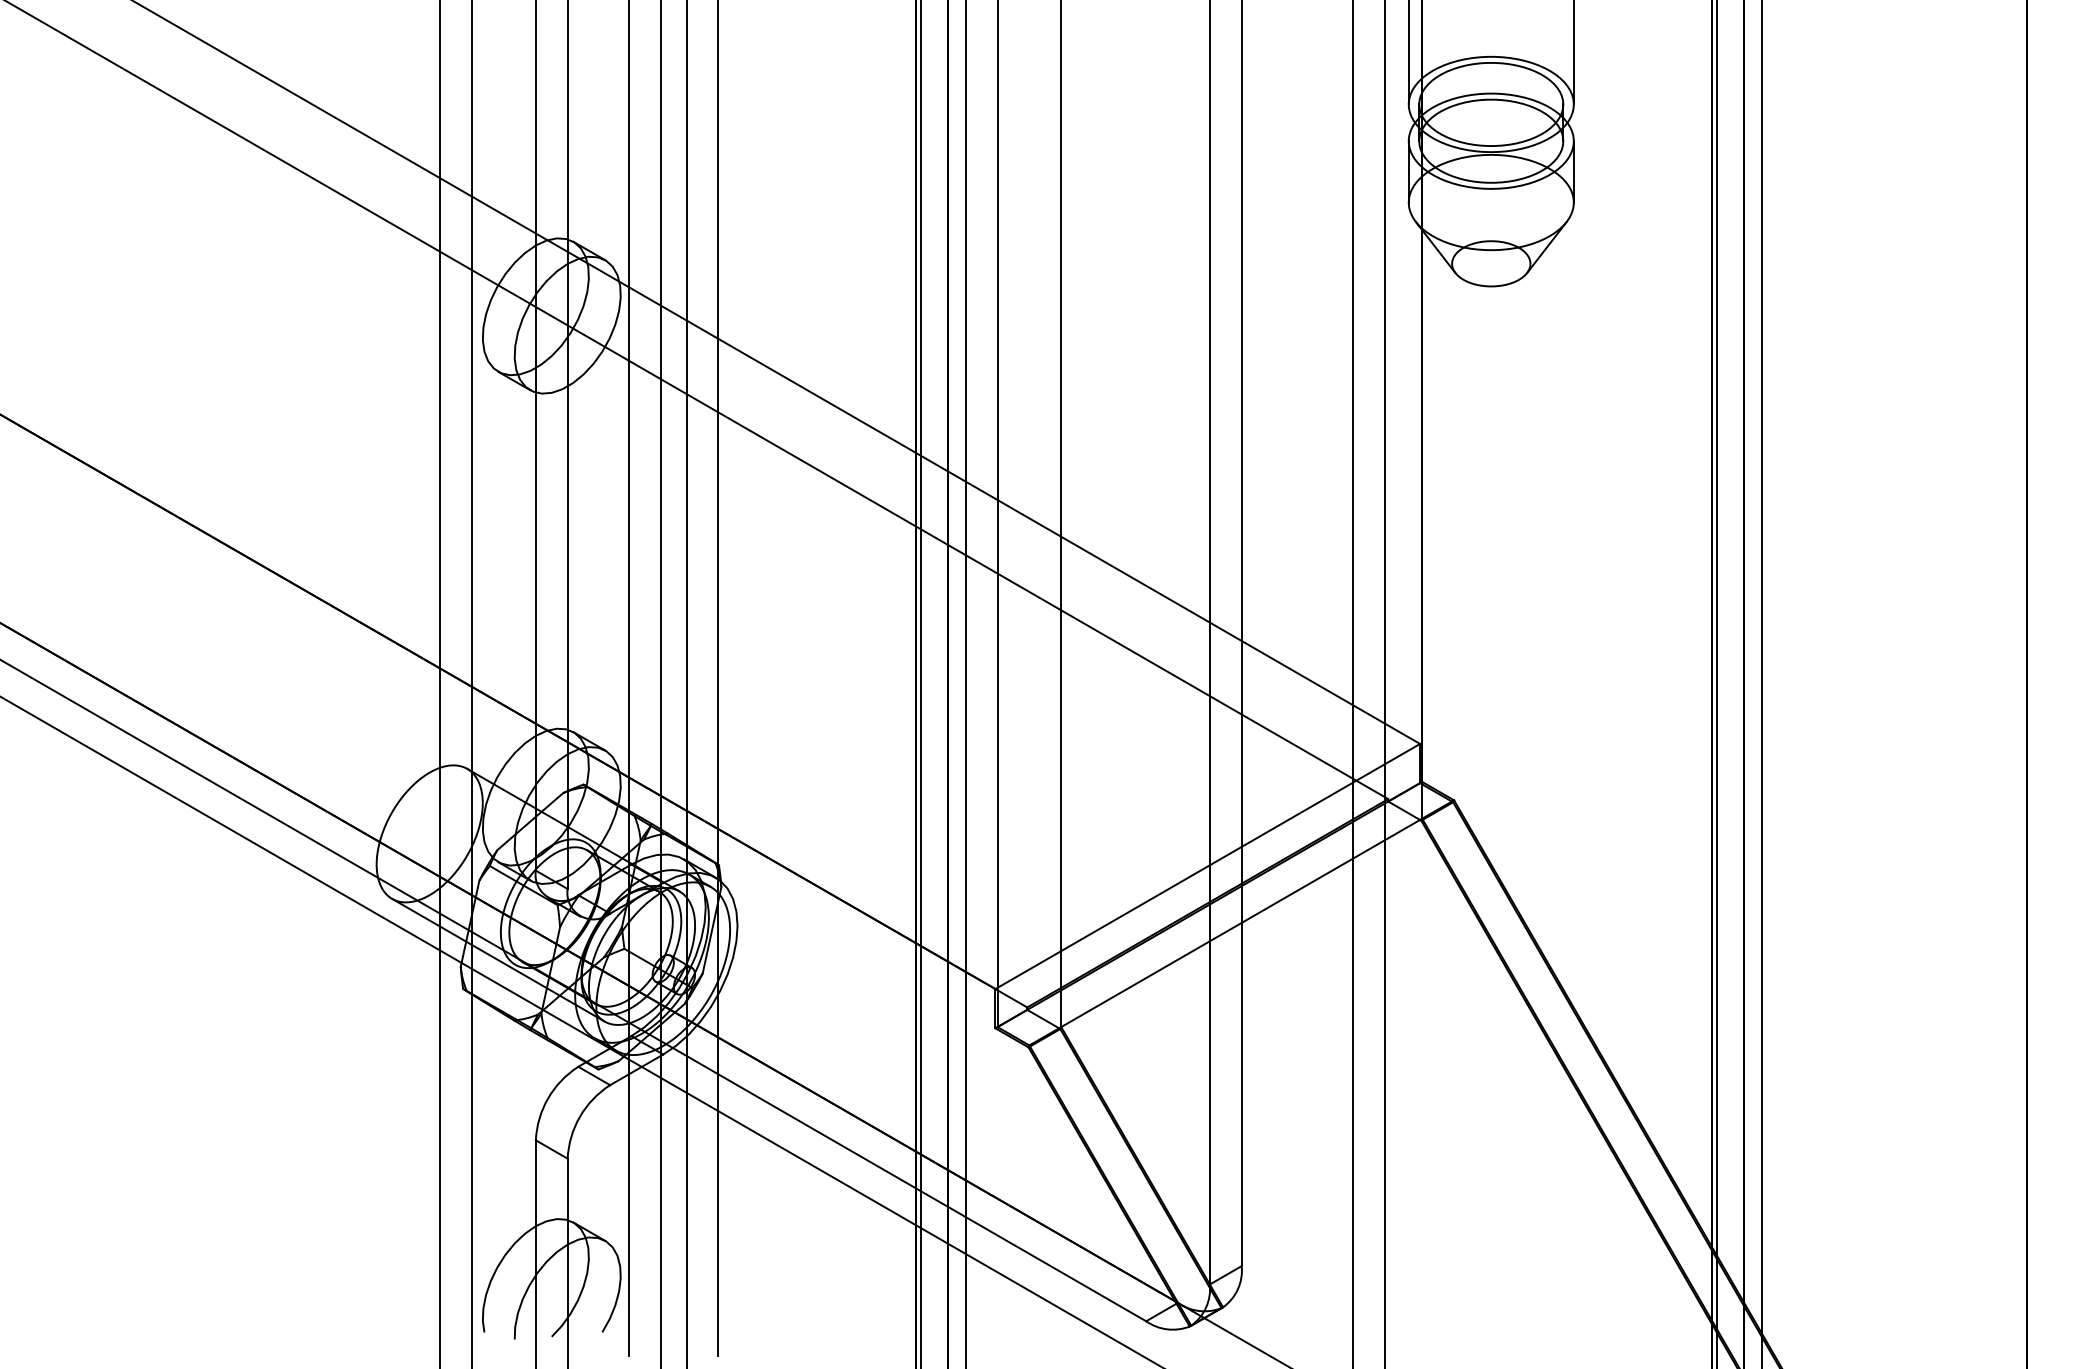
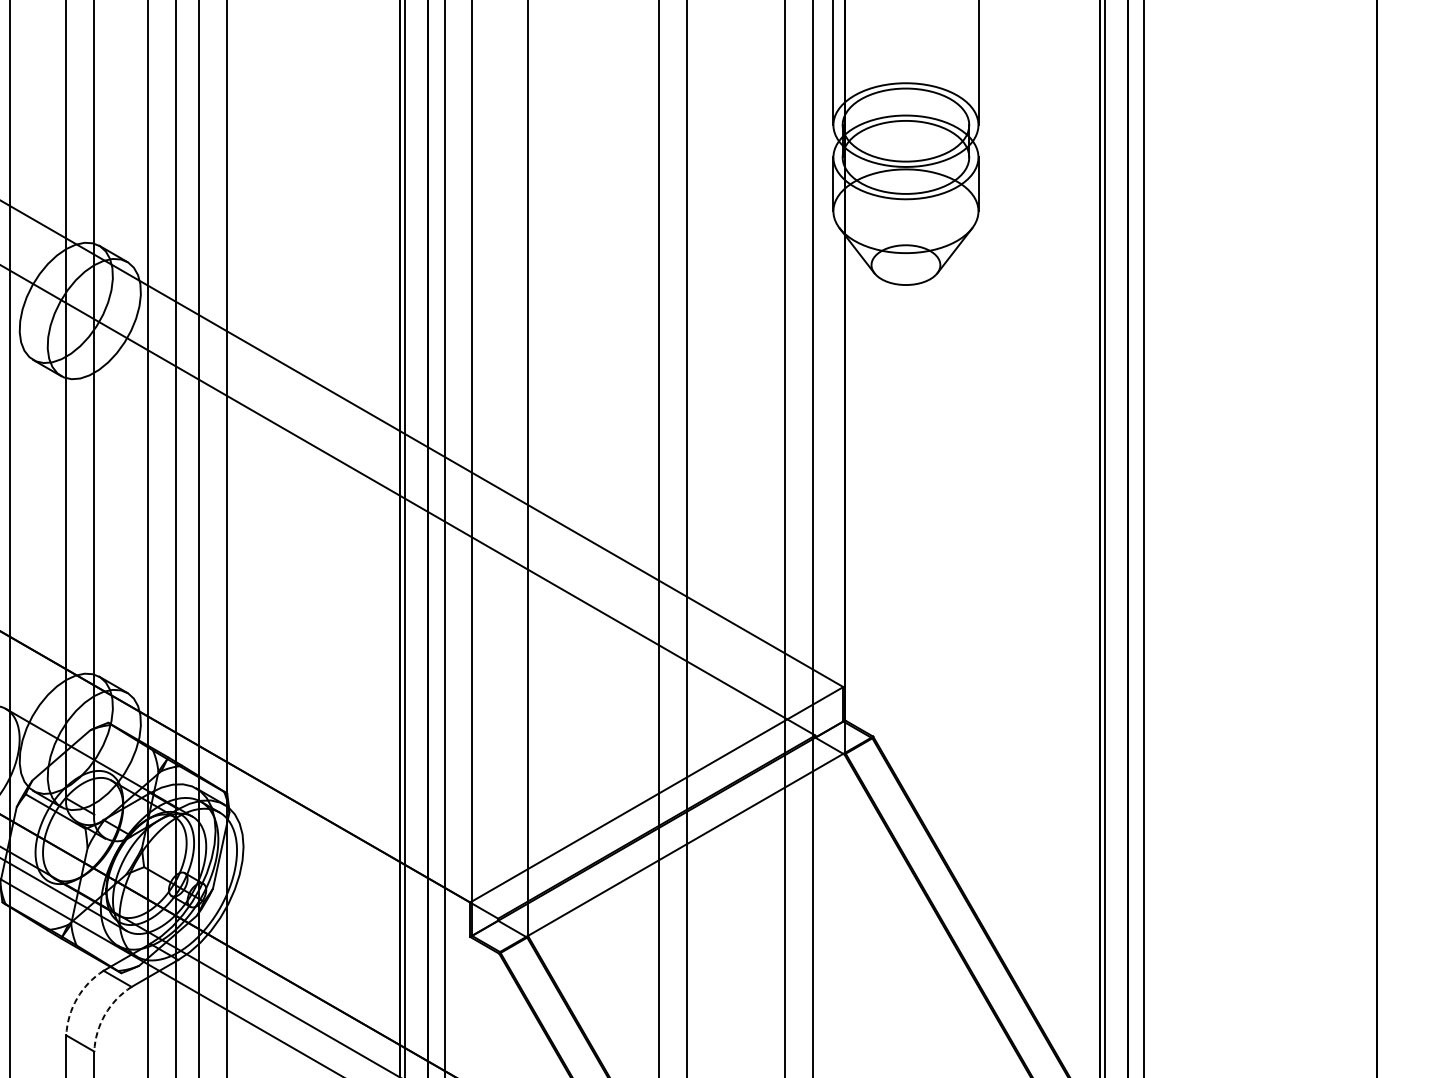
arc: (548, 1098) -> (77, 998), solid -> dashed
arc: (579, 1116) -> (104, 1014), solid -> dashed

